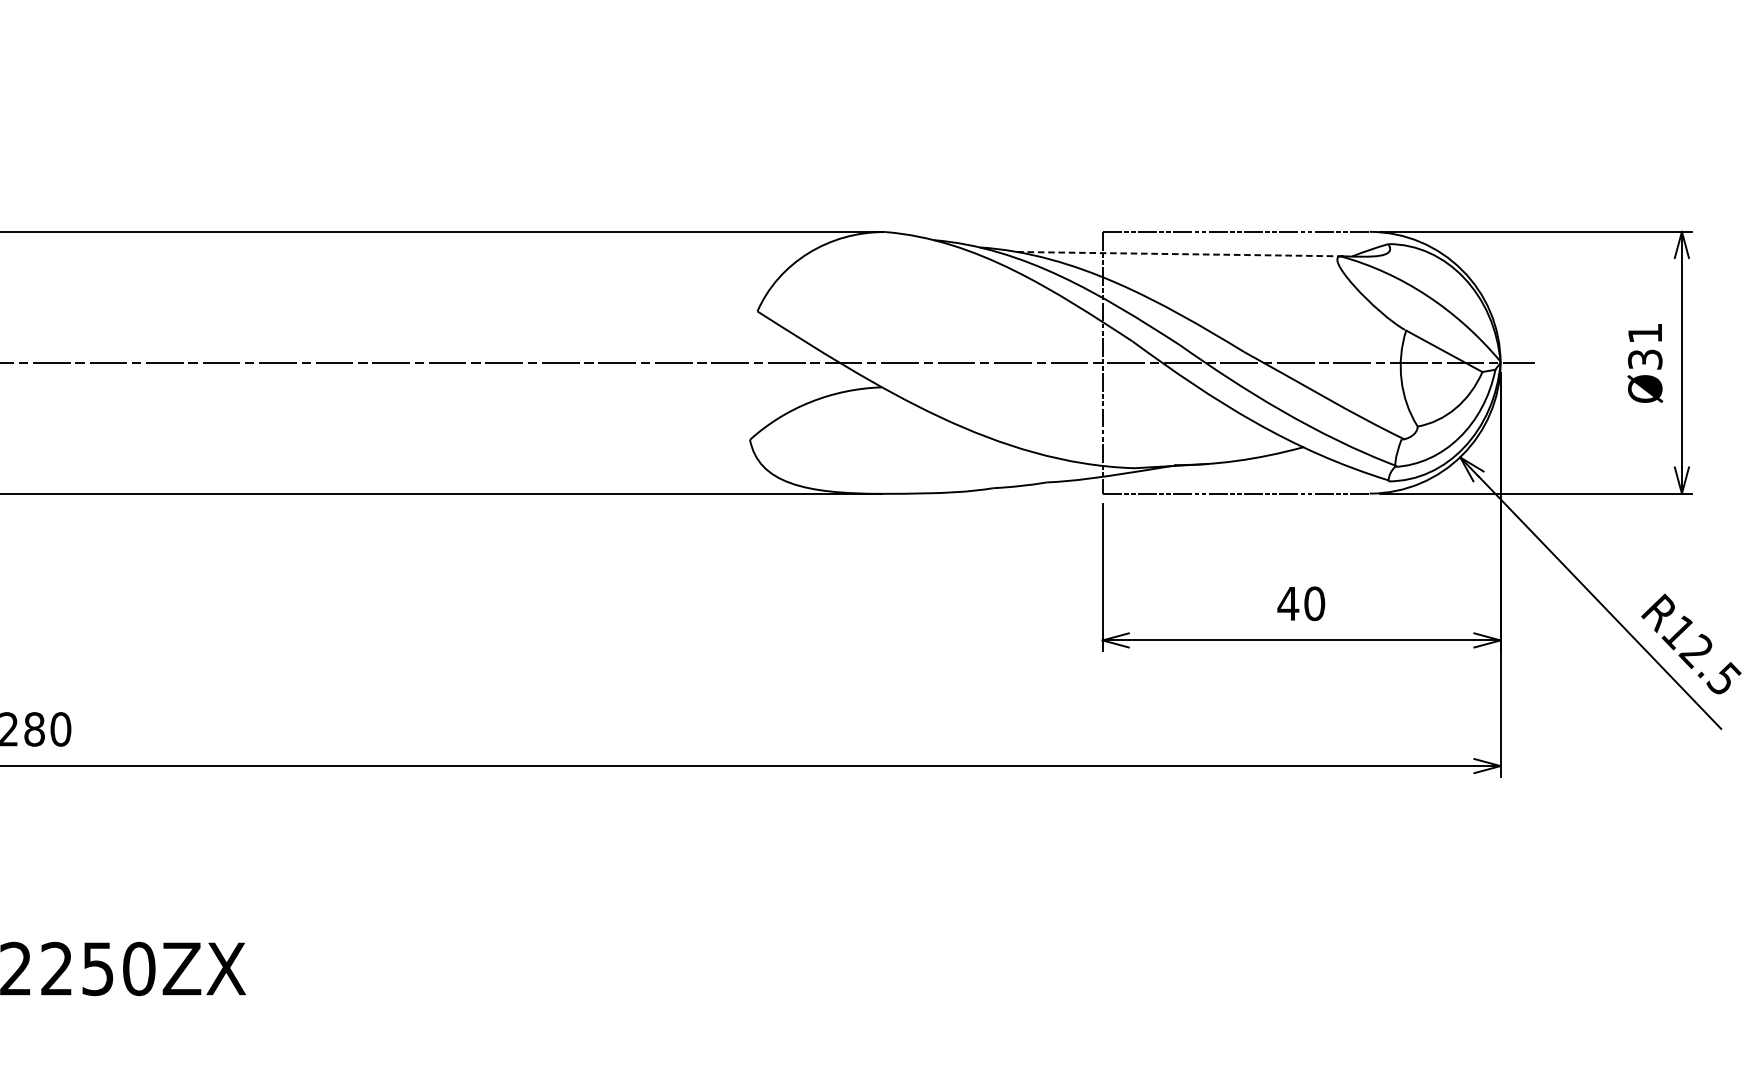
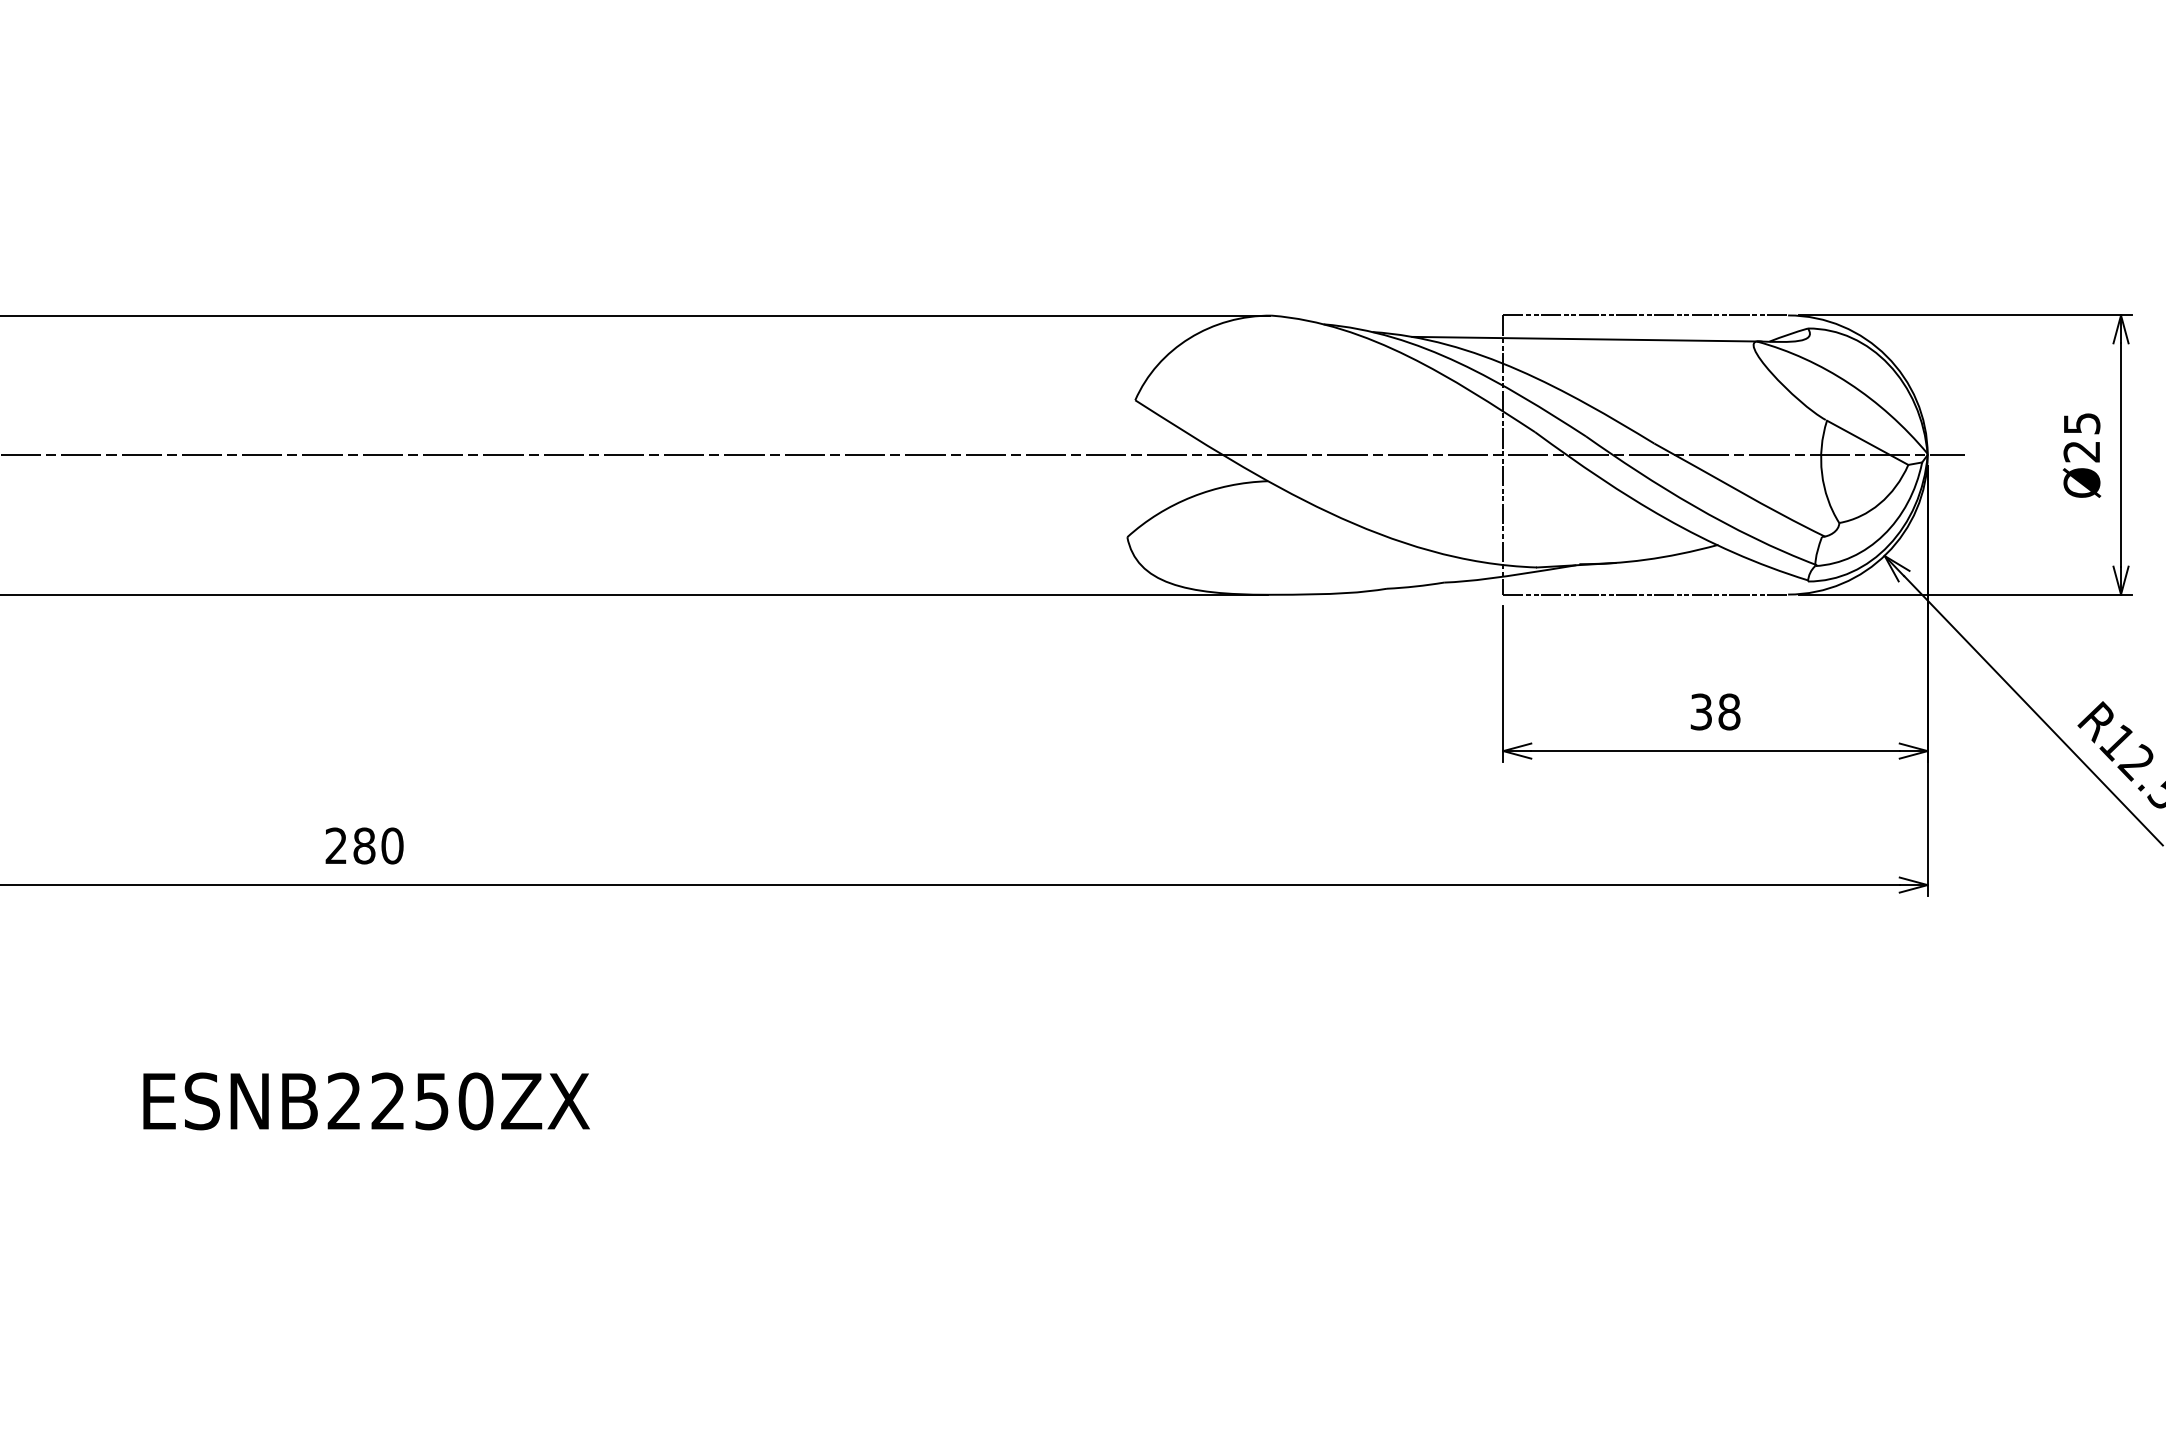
line: (1180, 254) -> (1586, 339), dashed -> solid
text: (1644, 346) -> (2081, 437), Ø31 -> Ø25
text: (1300, 603) -> (1714, 711), 40 -> 38

